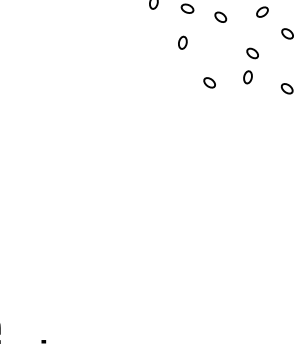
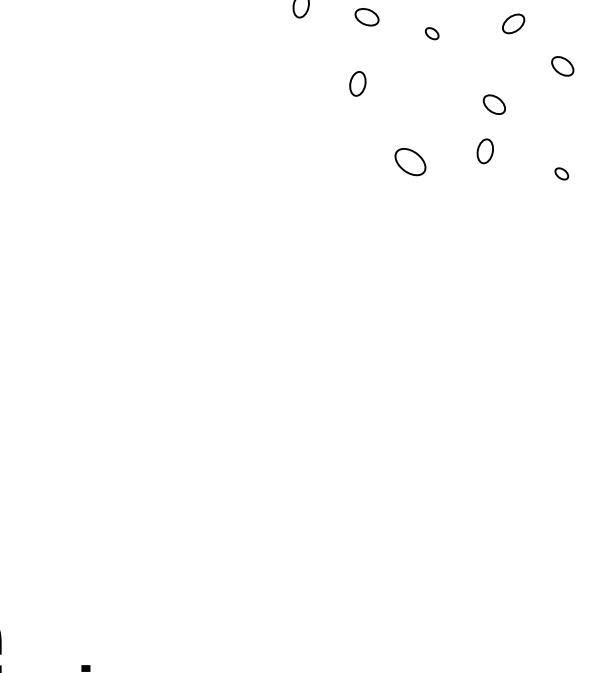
part: (220, 16) -> (431, 32), size x0.6
part: (209, 82) -> (409, 161), size x1.4
part: (286, 88) -> (560, 173), size x0.6

